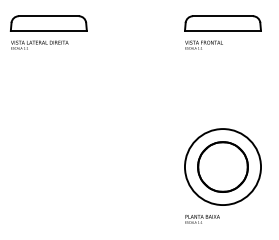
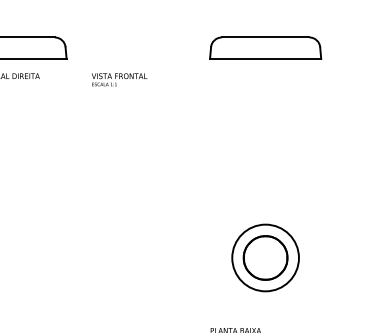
text: (203, 44) -> (118, 78), moved
part: (222, 166) -> (264, 257), size x0.6

